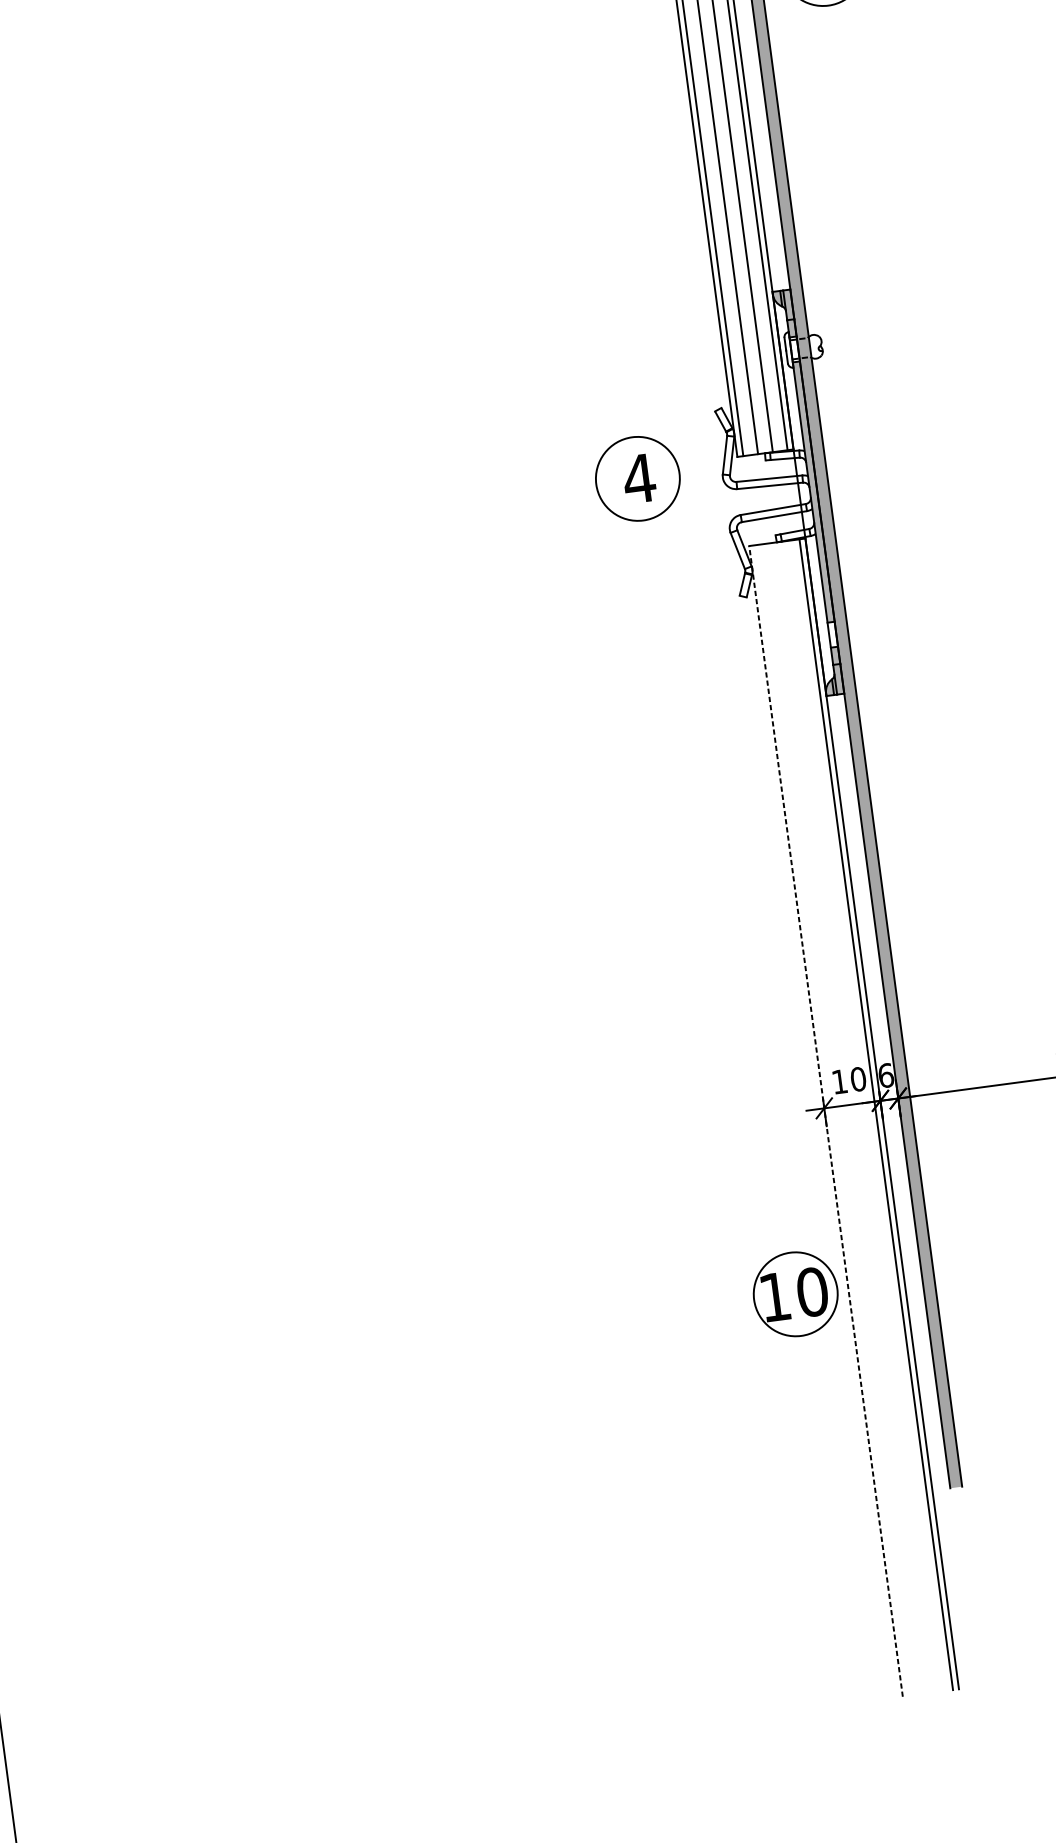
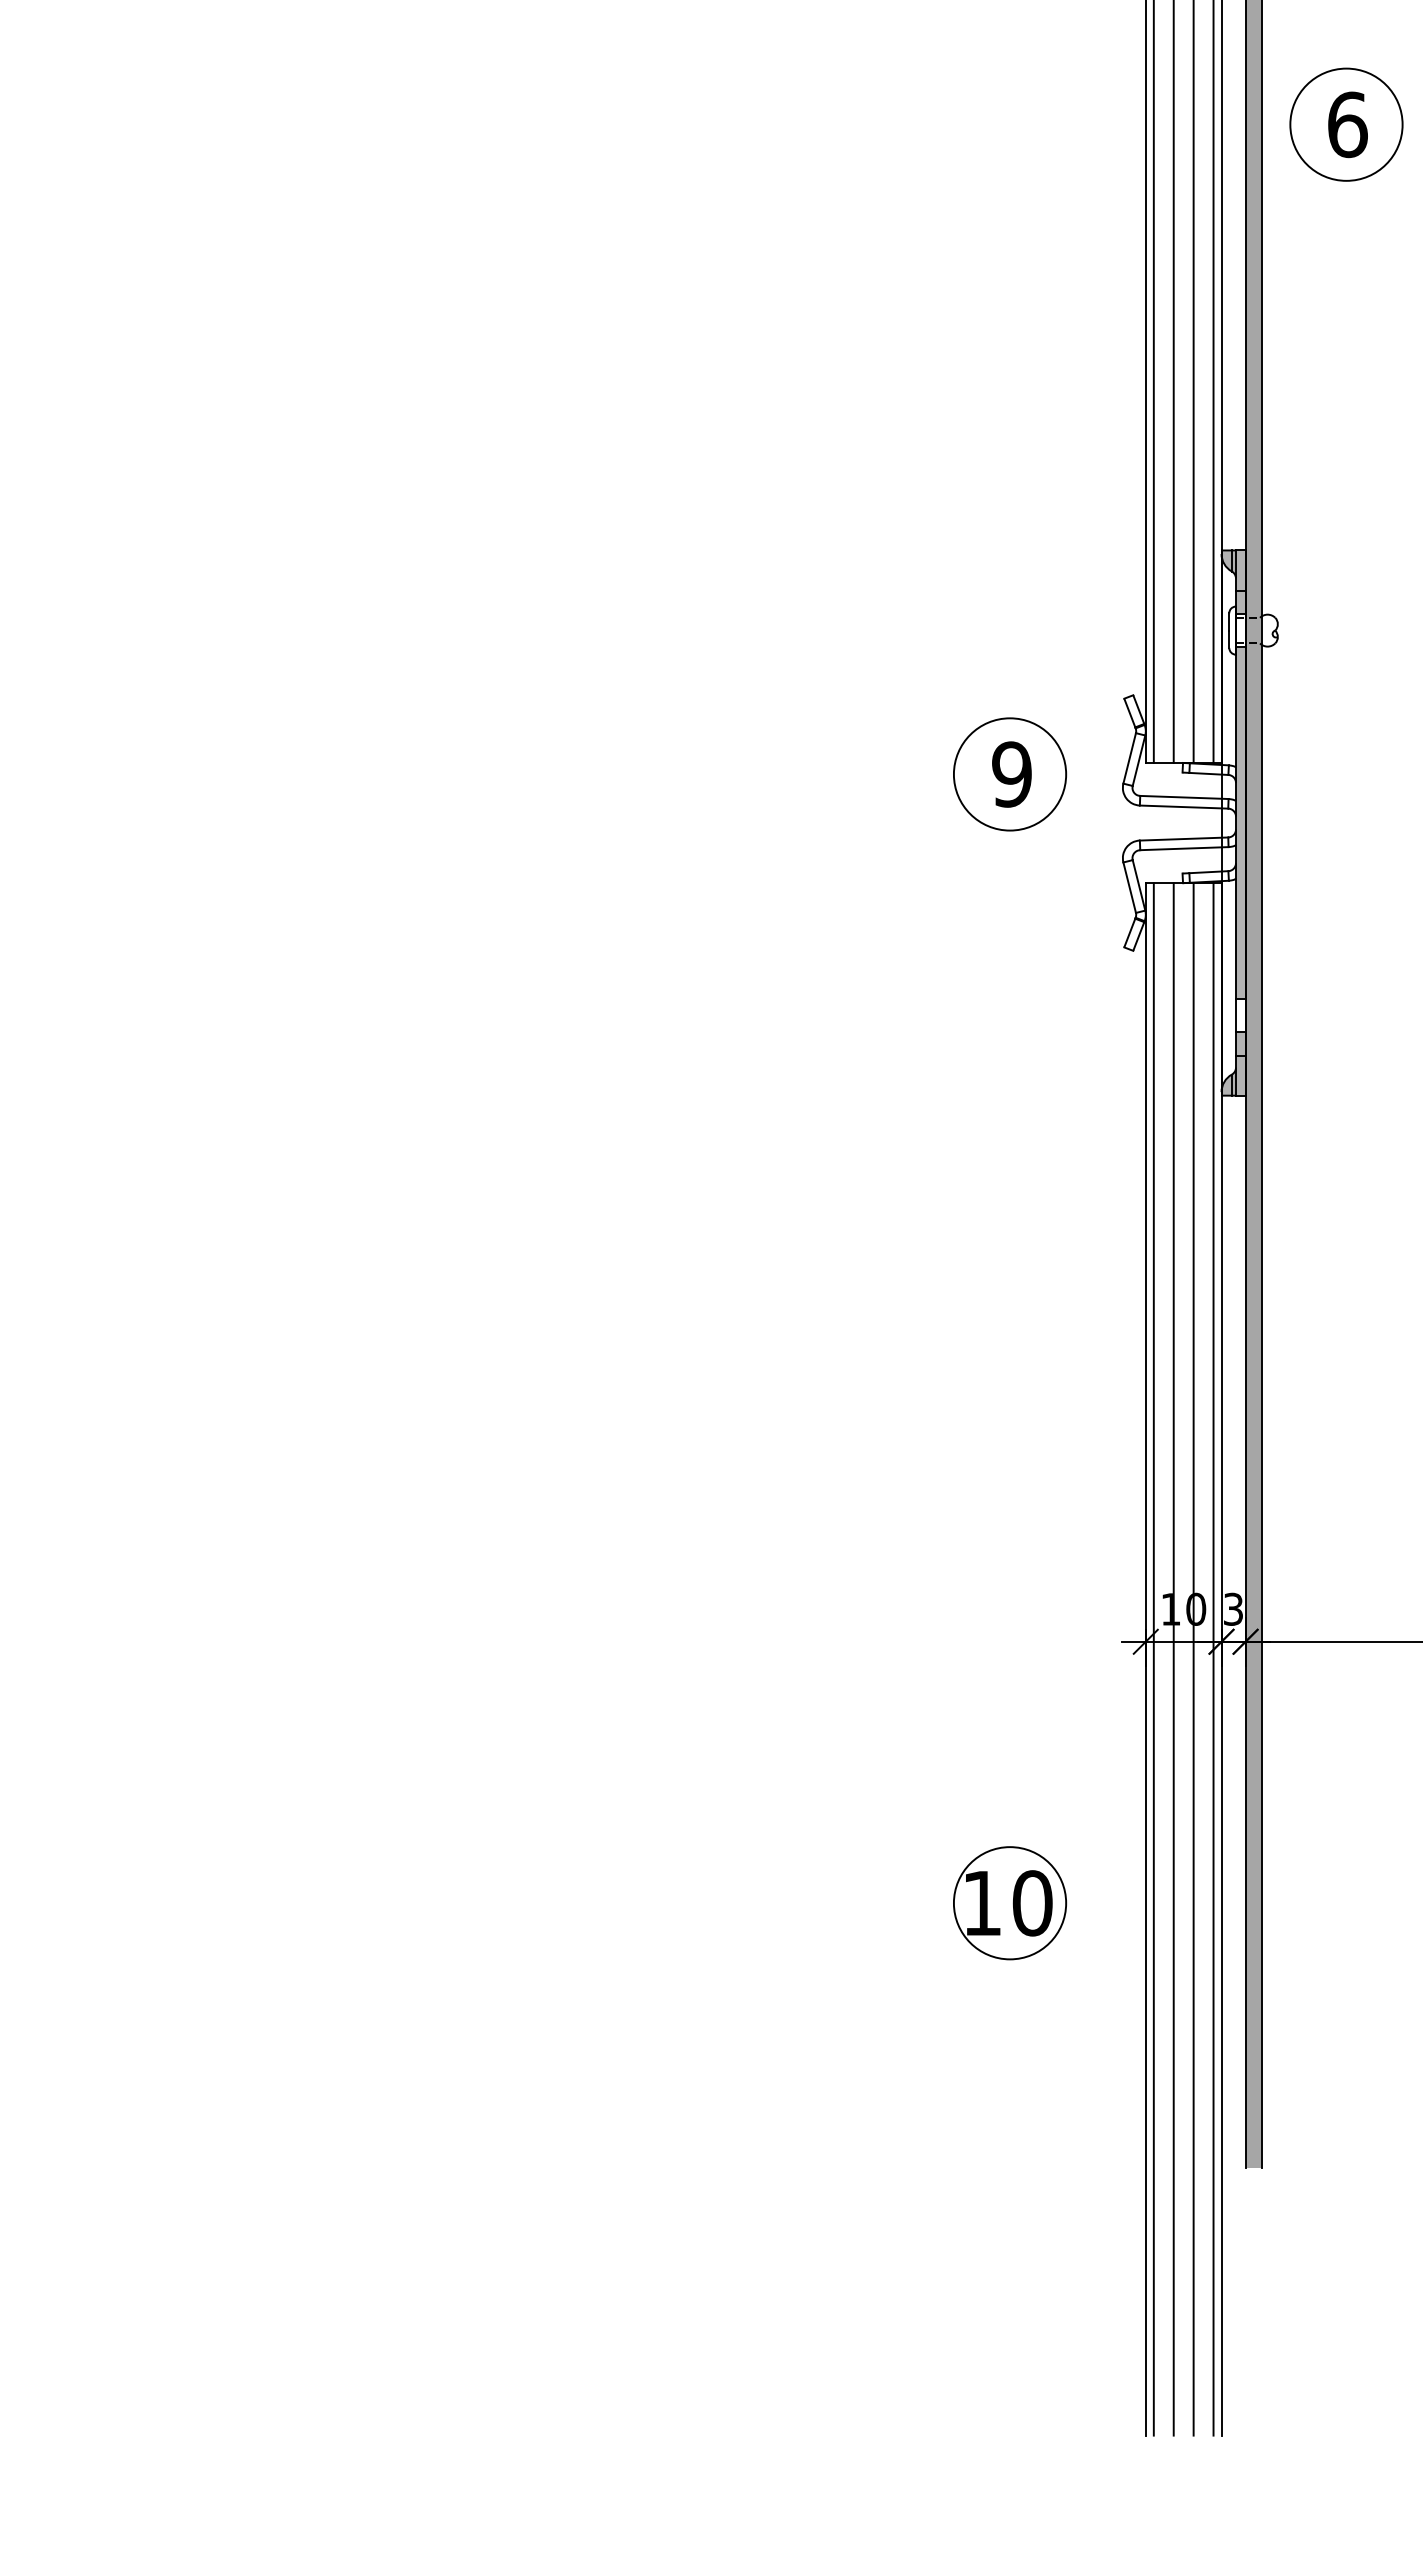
text: (638, 478) -> (1011, 774), 4 -> 9
text: (886, 1075) -> (1233, 1608), 6 -> 3
line: (861, 1116) -> (1193, 1659), added
line: (846, 1118) -> (1173, 1659), added
line: (825, 1120) -> (1145, 1658), dashed -> solid
line: (831, 1120) -> (1153, 1659), added
part: (796, 1294) -> (1010, 1903), moved

